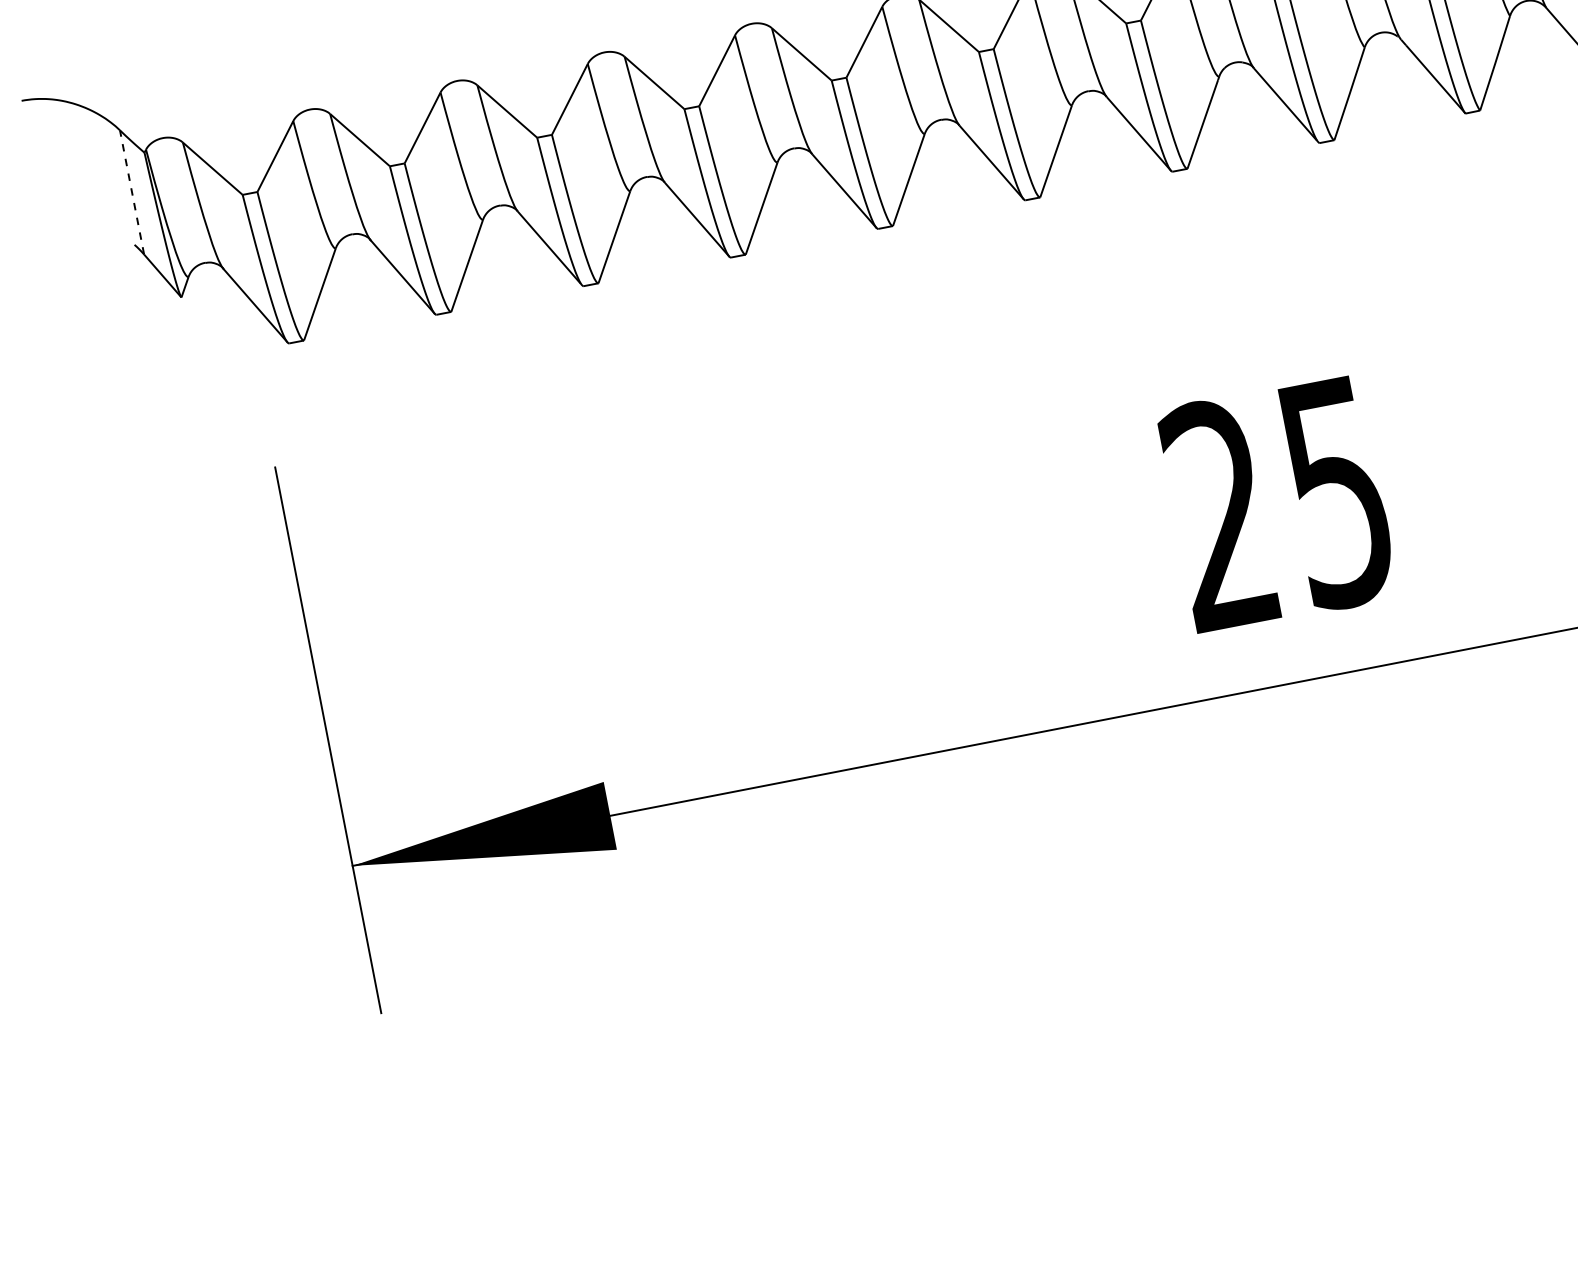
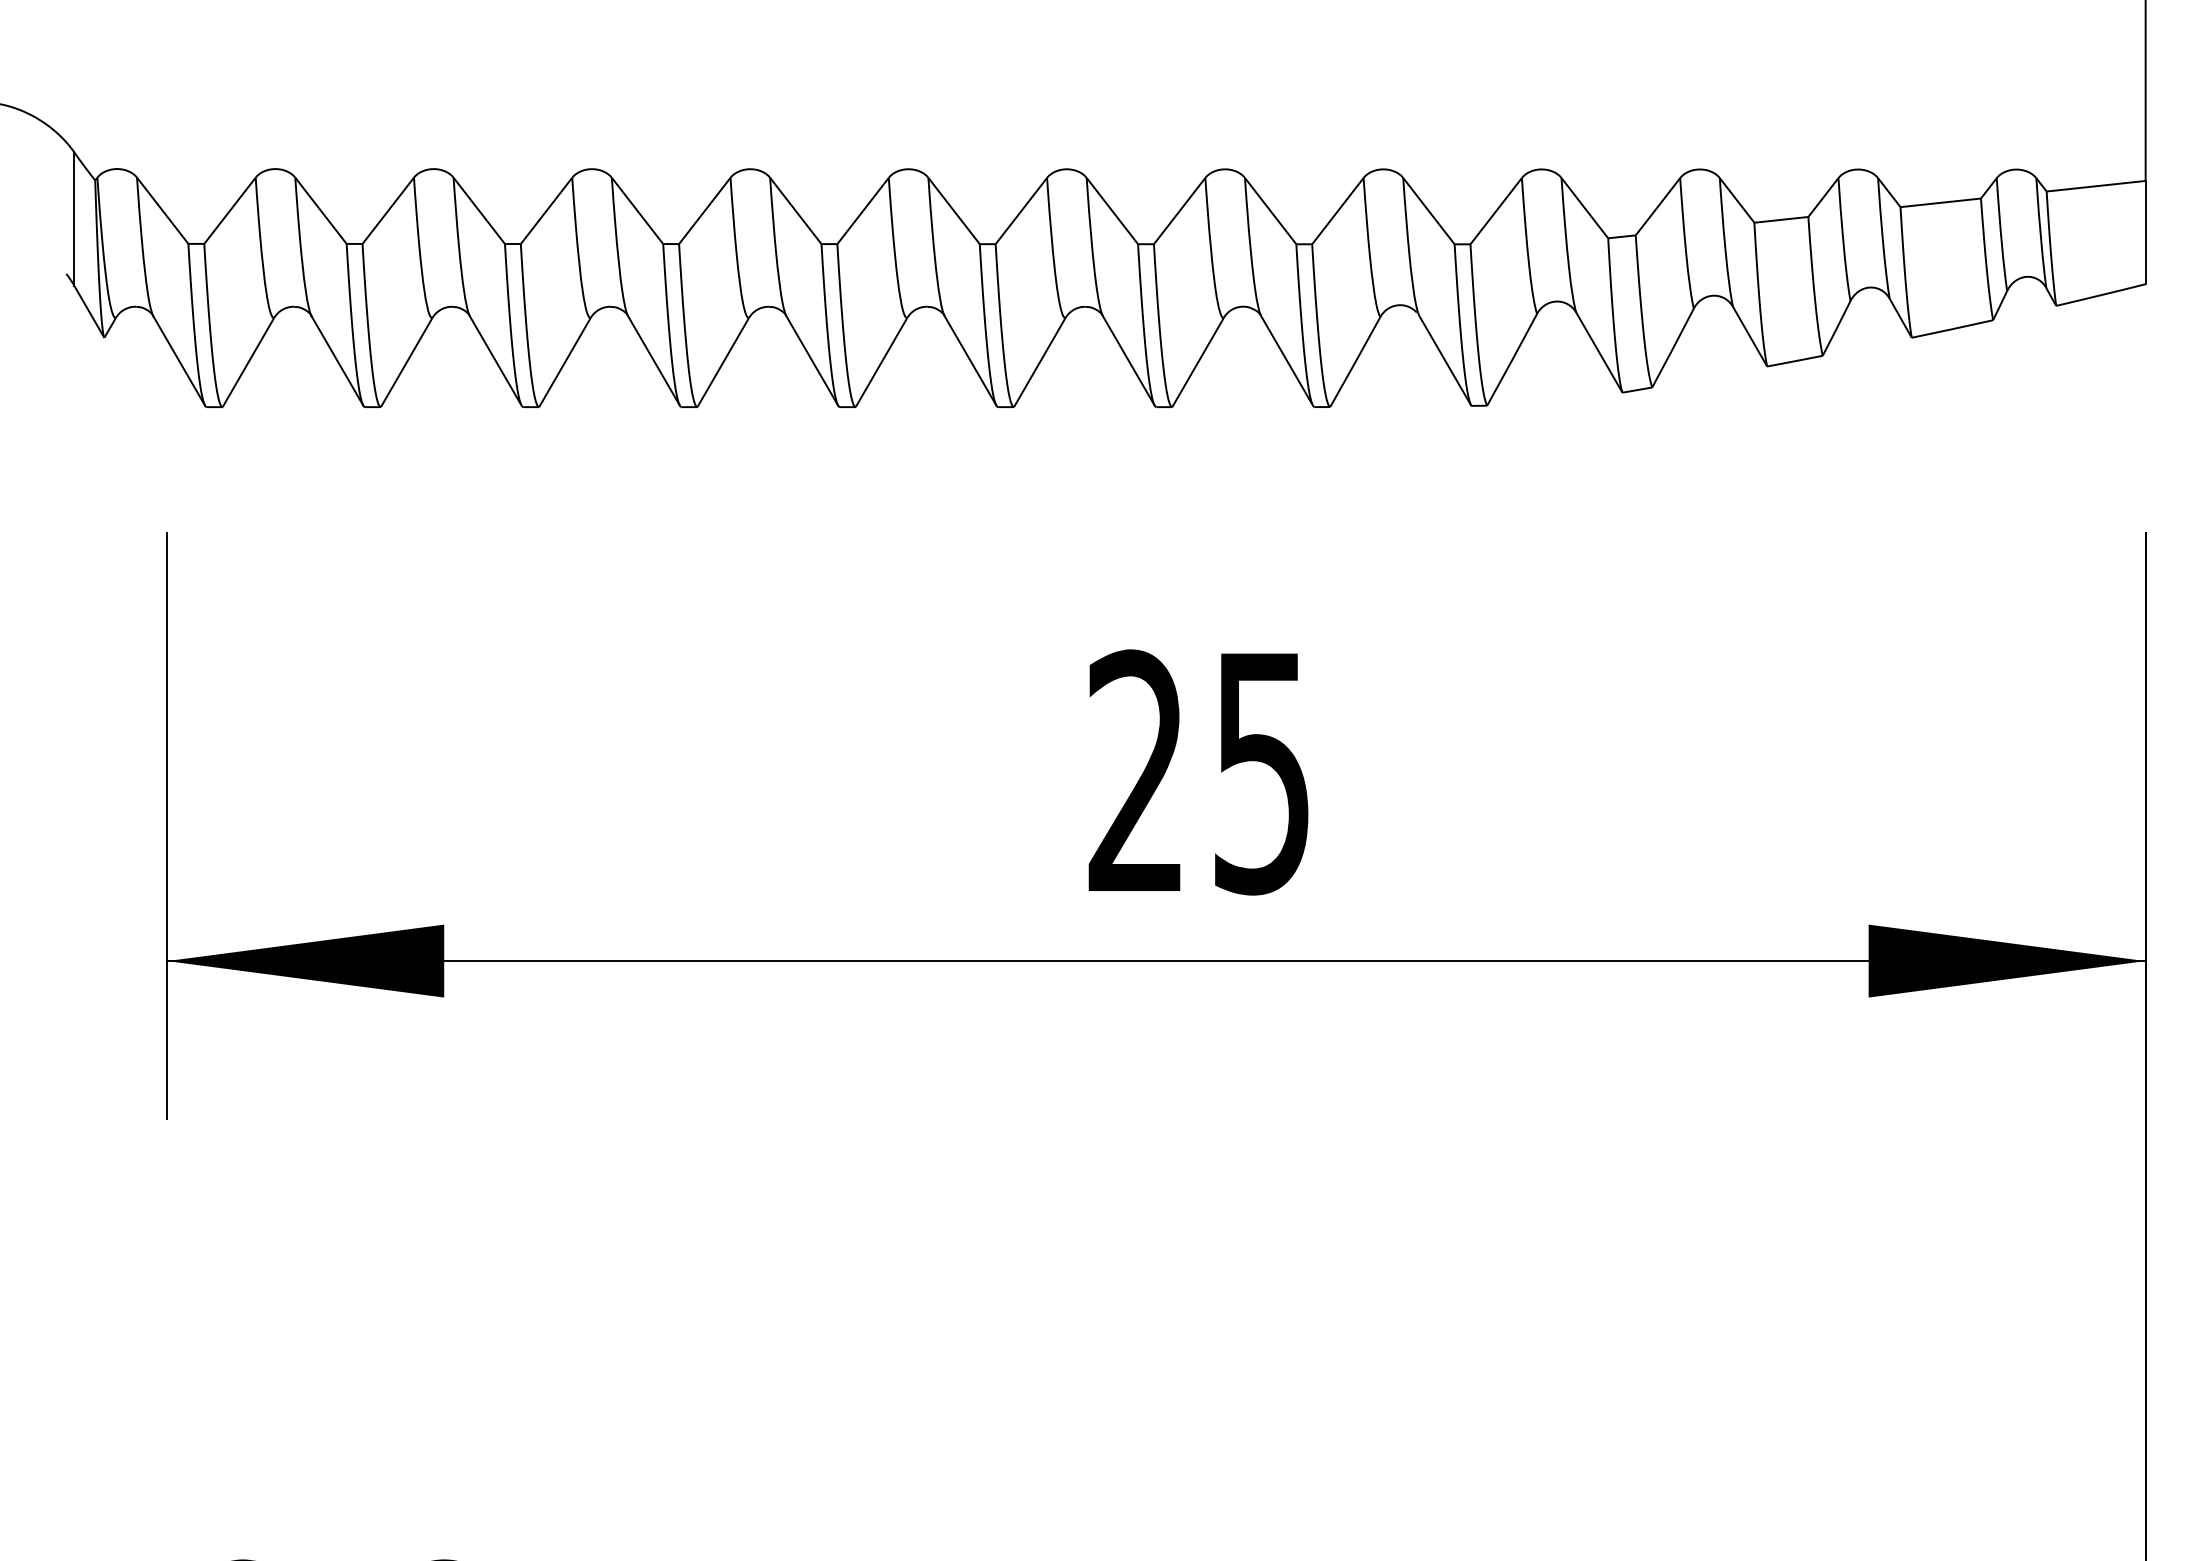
line: (132, 192) -> (74, 219), dashed -> solid

